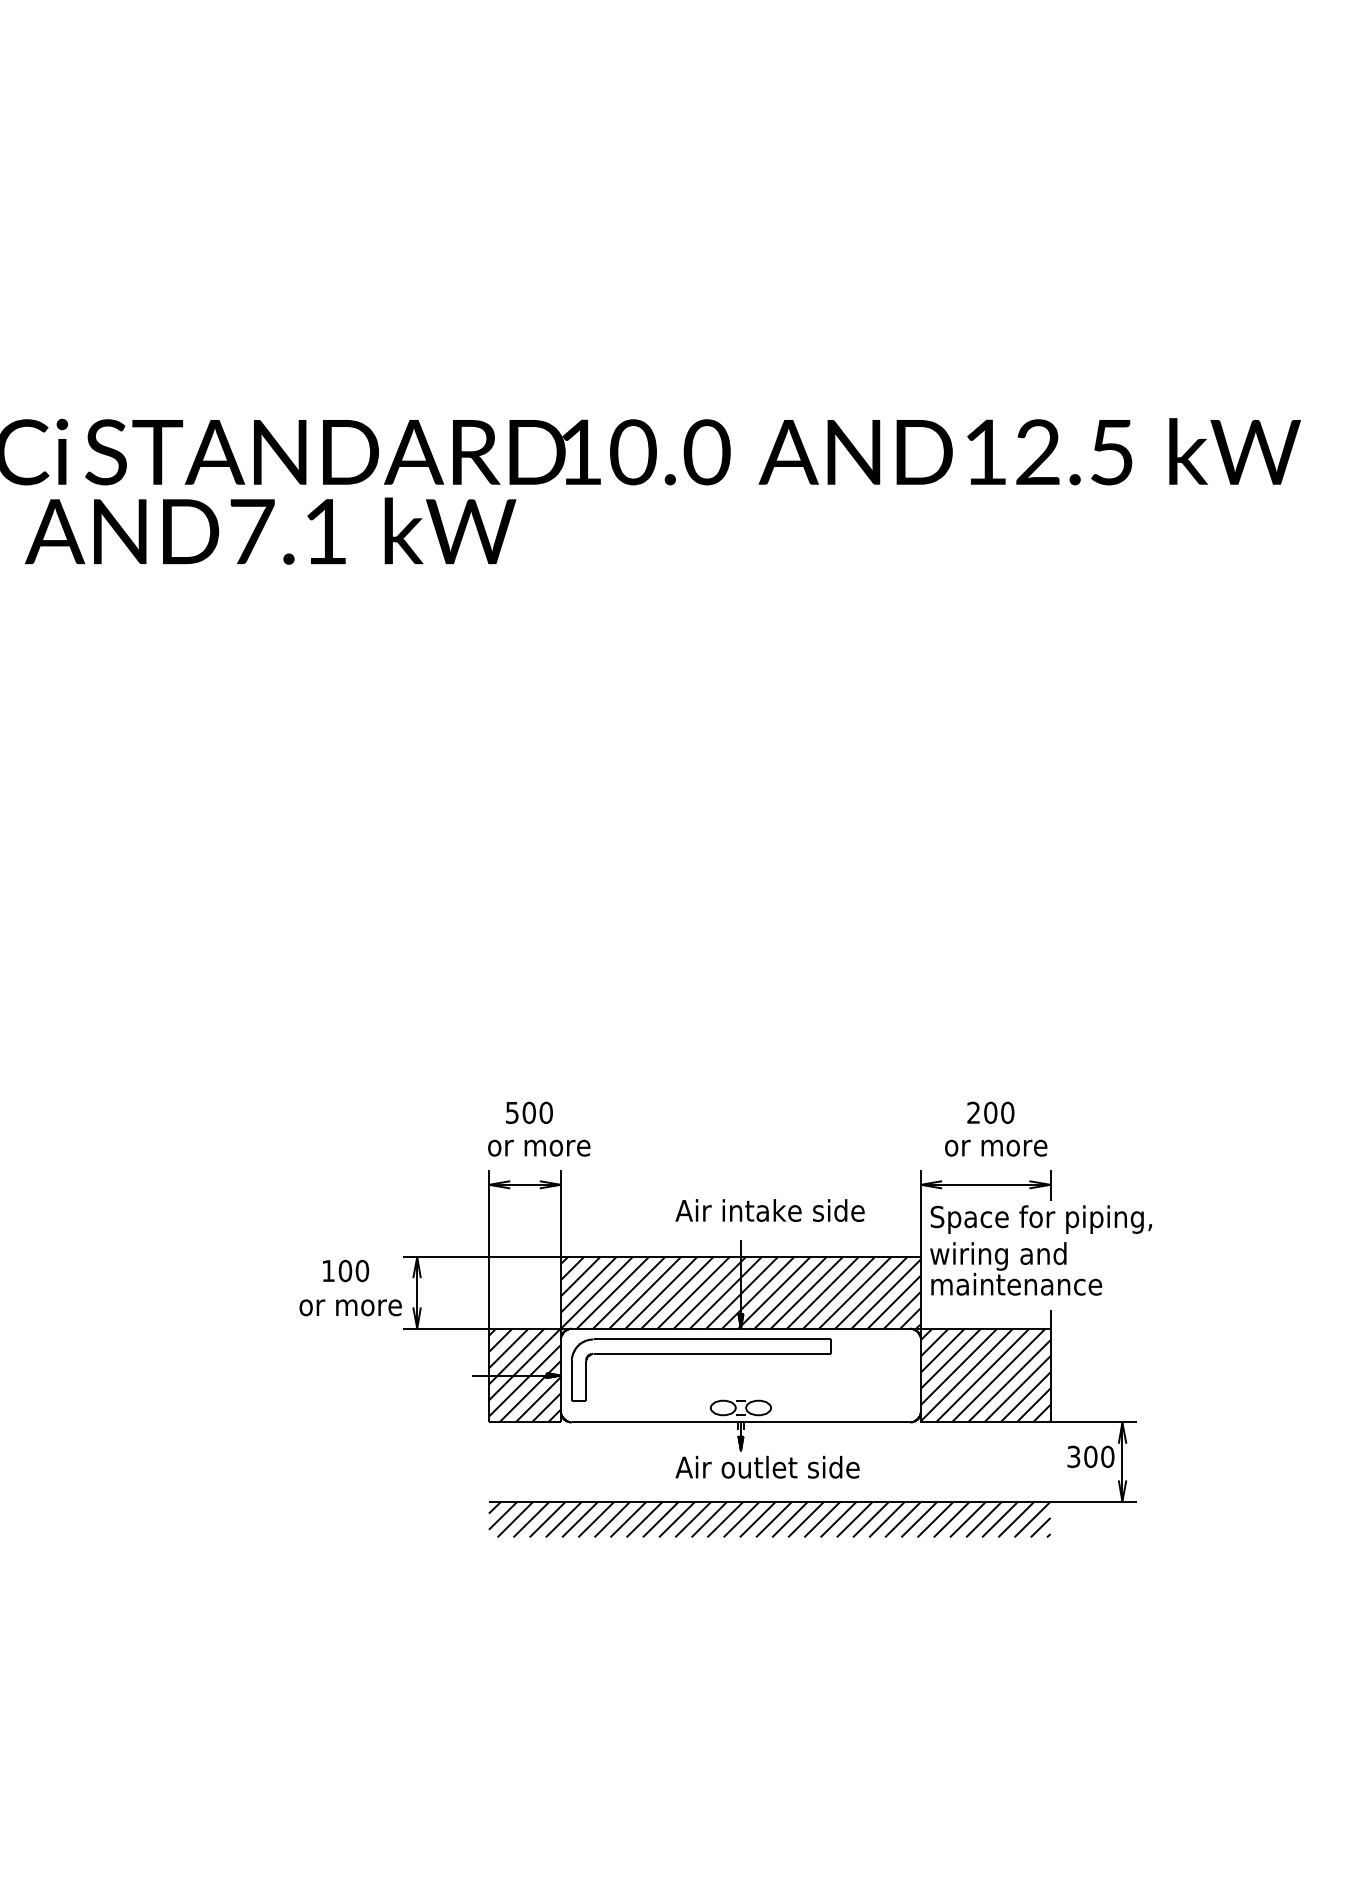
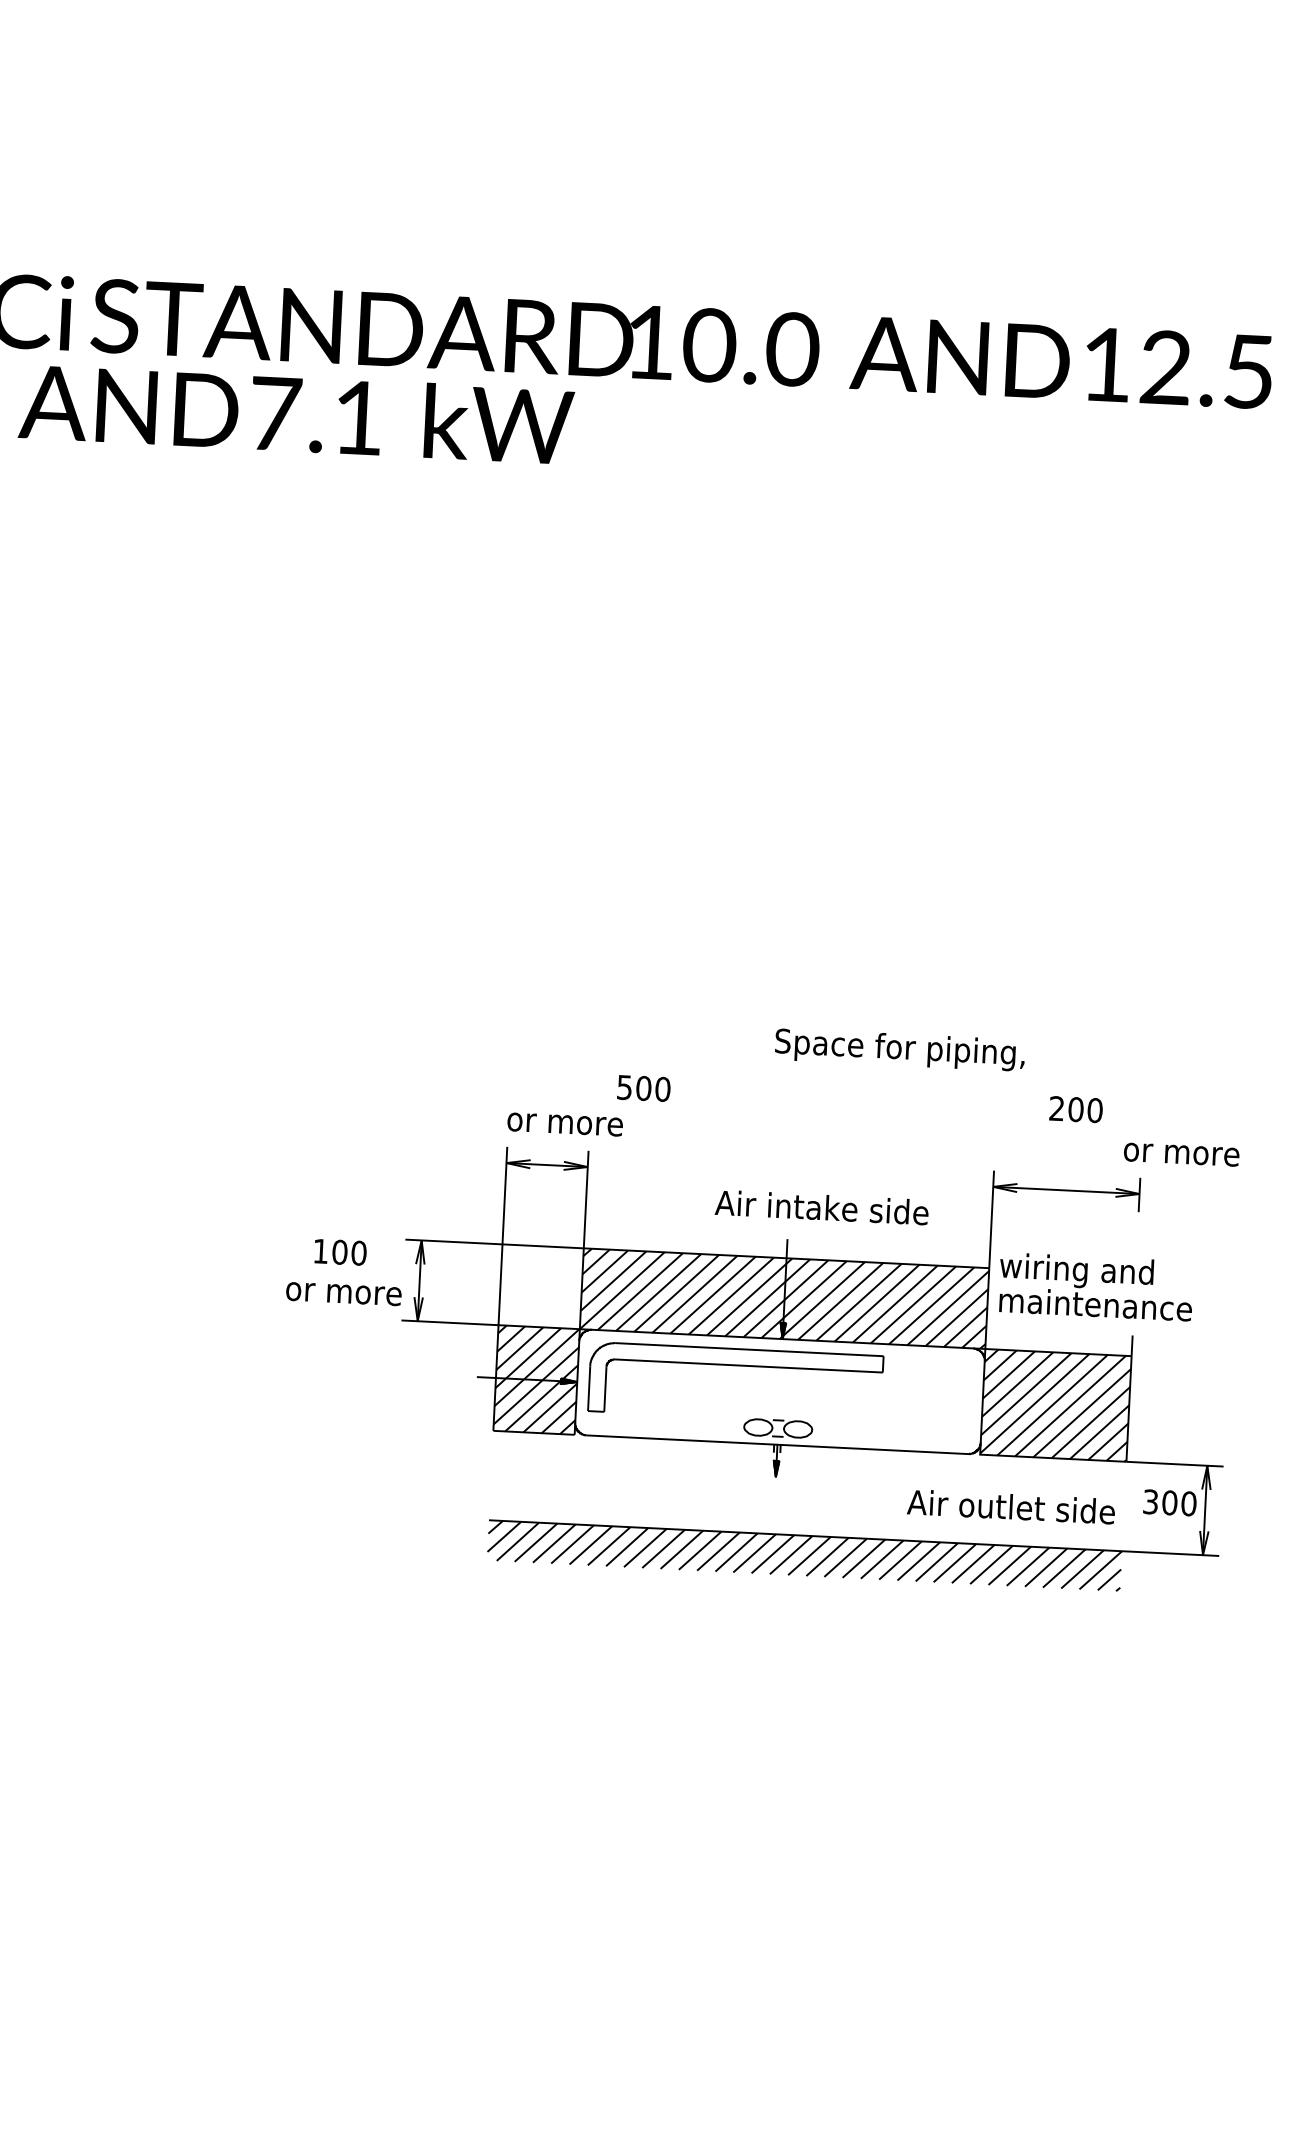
text: (529, 1112) -> (644, 1088), moved
text: (996, 1147) -> (1182, 1153), moved
text: (1040, 1219) -> (899, 1049), moved
text: (767, 1466) -> (1011, 1506), moved

